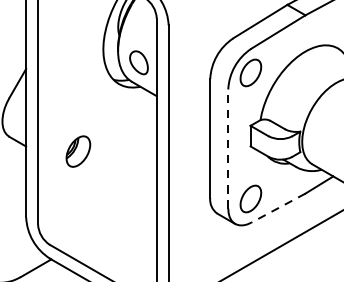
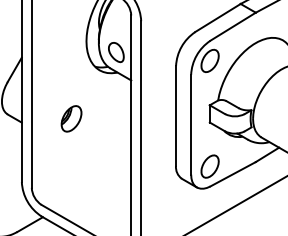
line: (228, 148) -> (191, 124), dashed -> solid
part: (78, 151) -> (71, 118), moved
line: (278, 208) -> (233, 174), dashed -> solid

